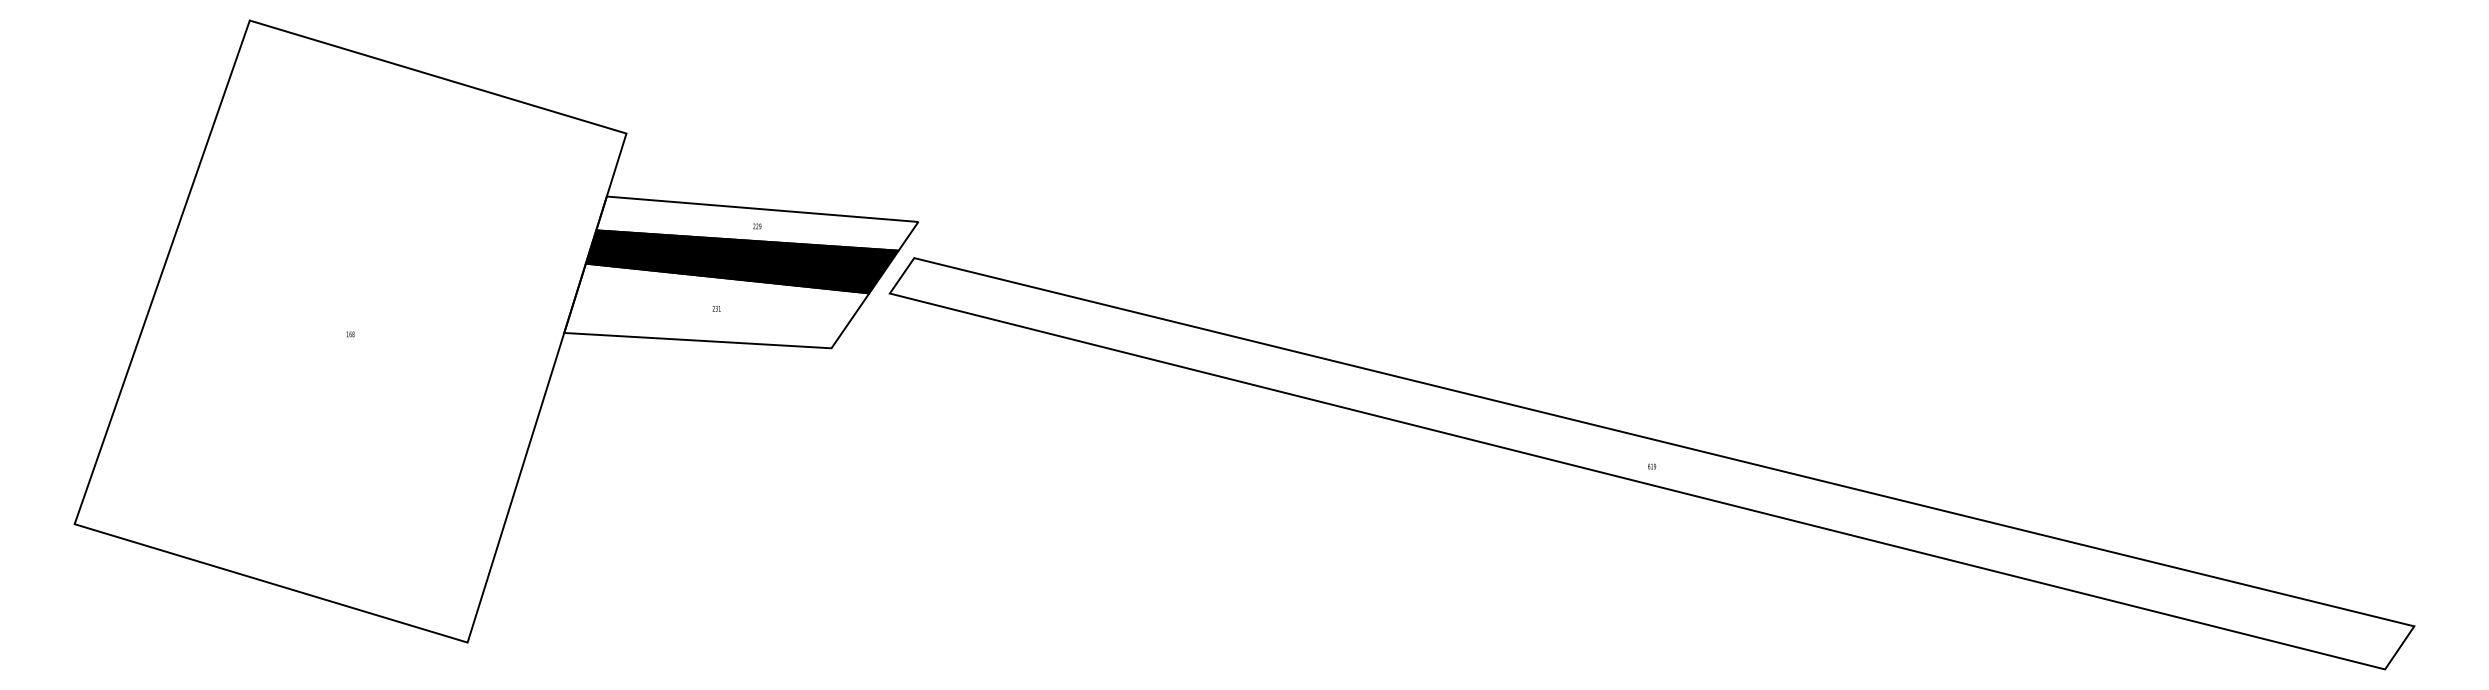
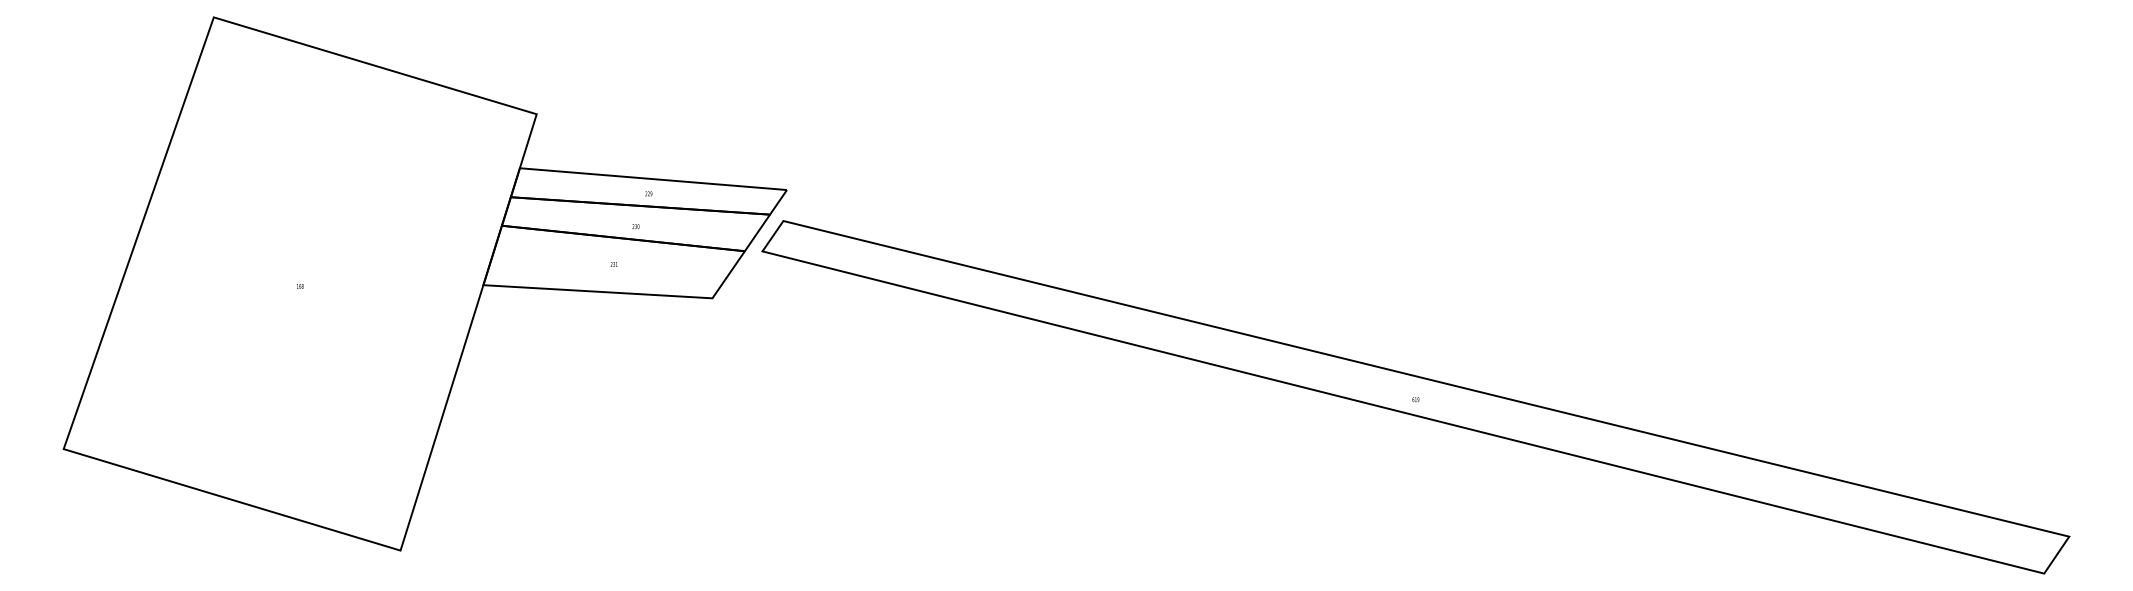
fill: (741, 261) -> (635, 223), removed

